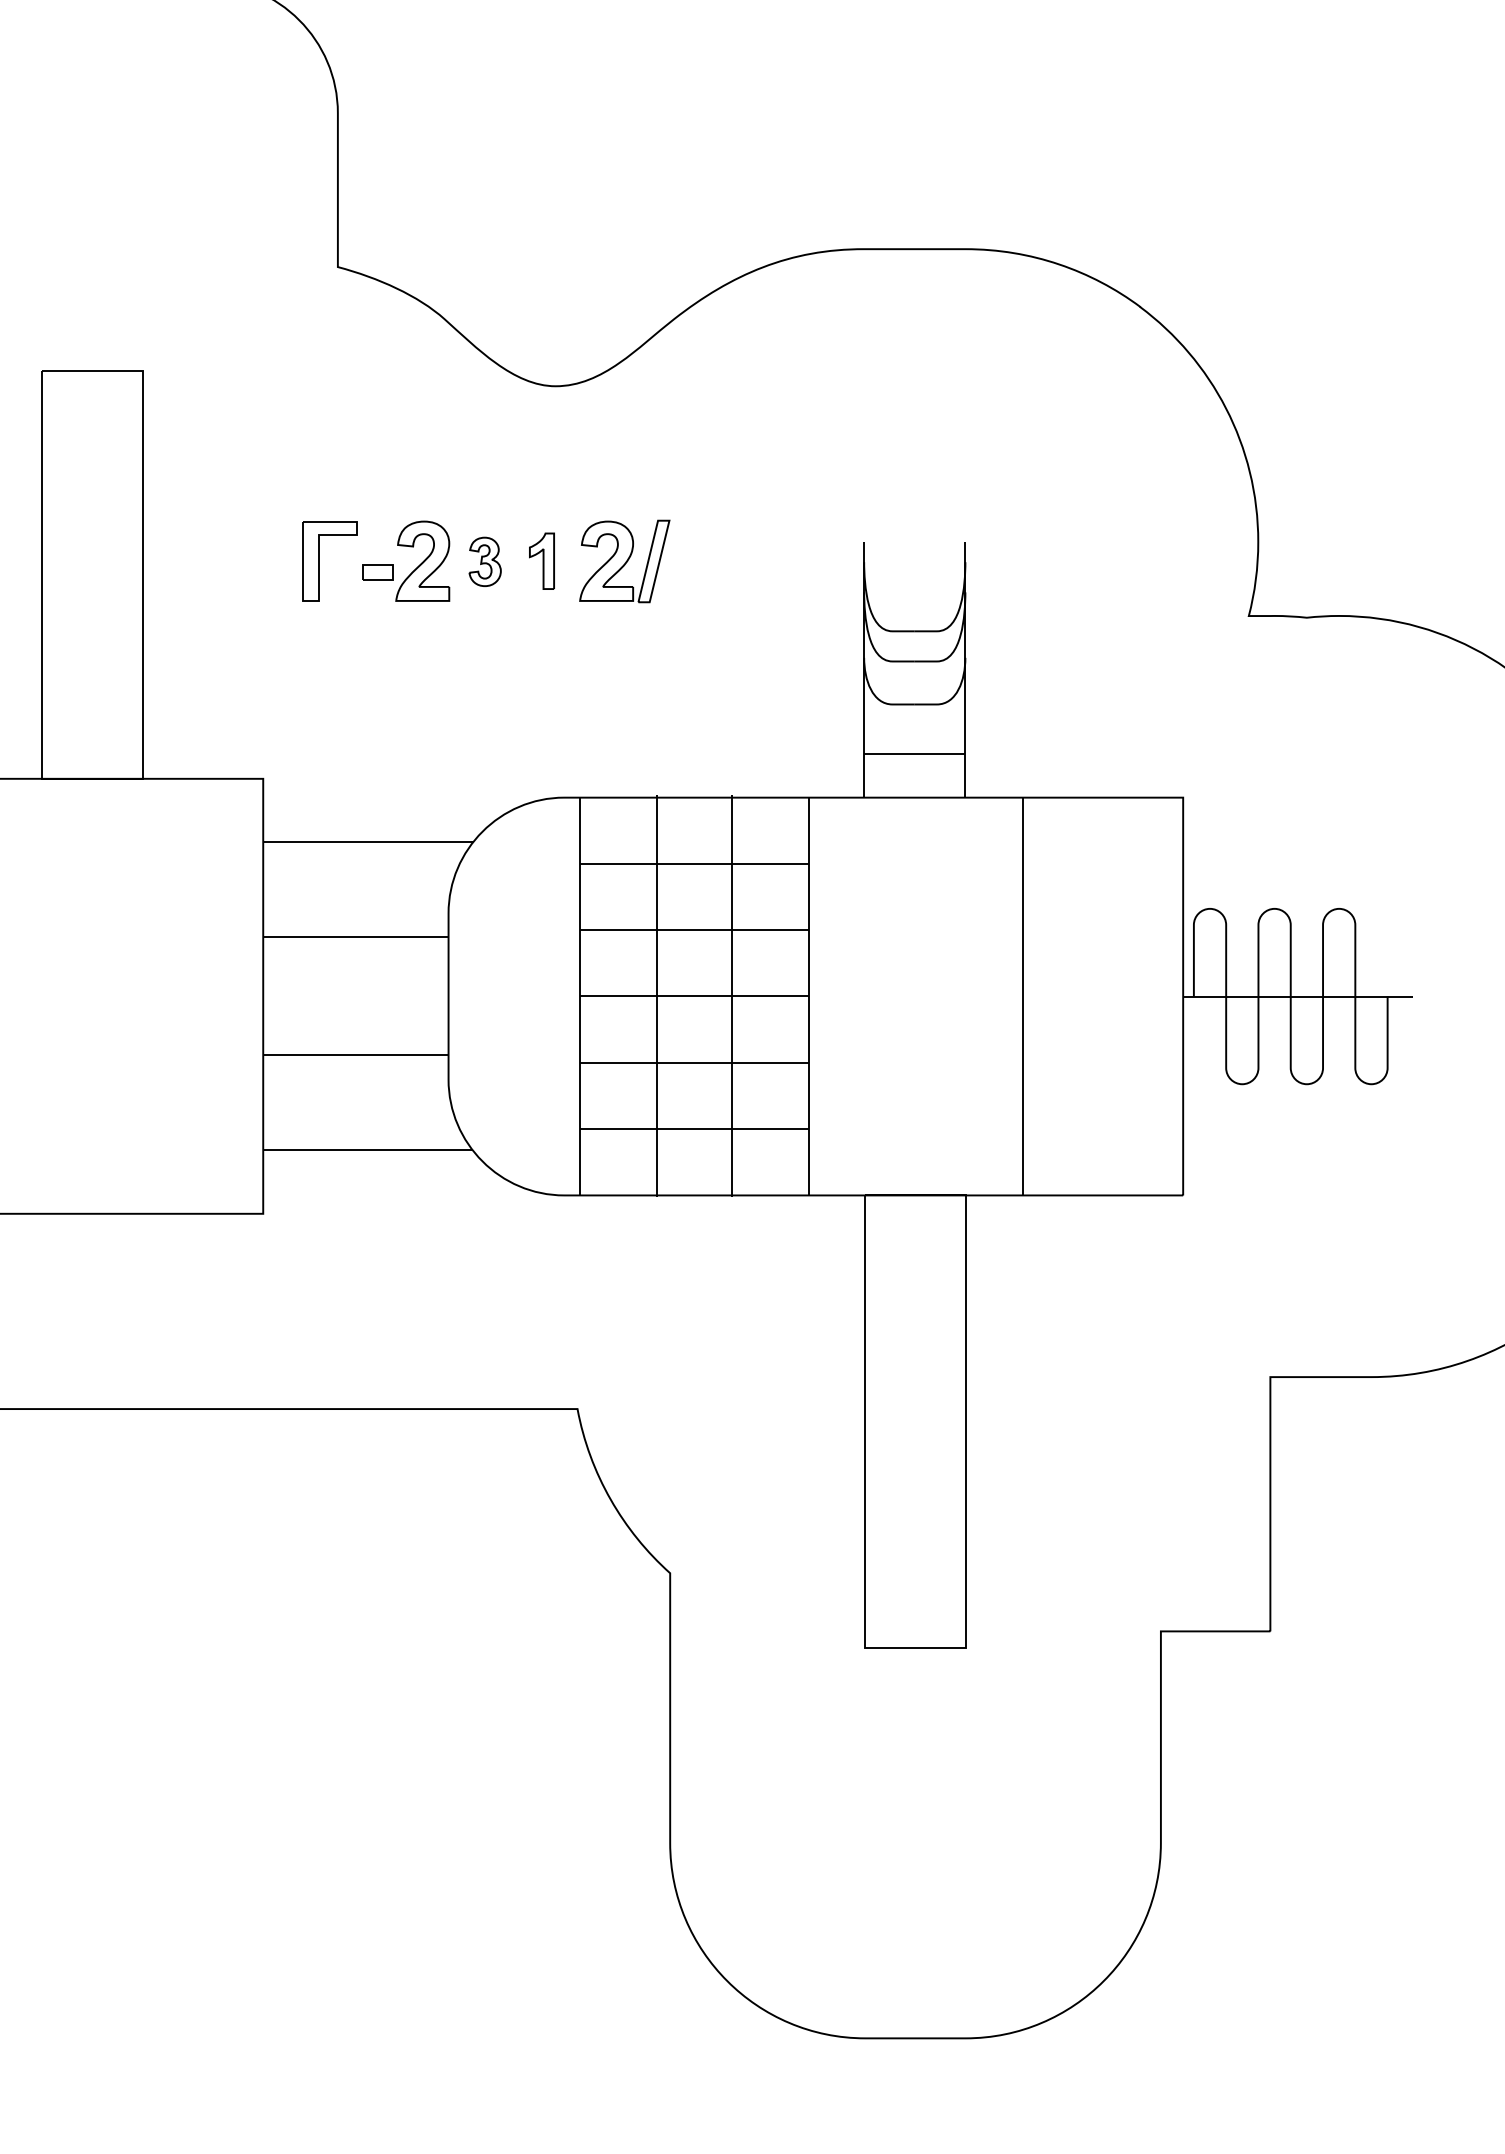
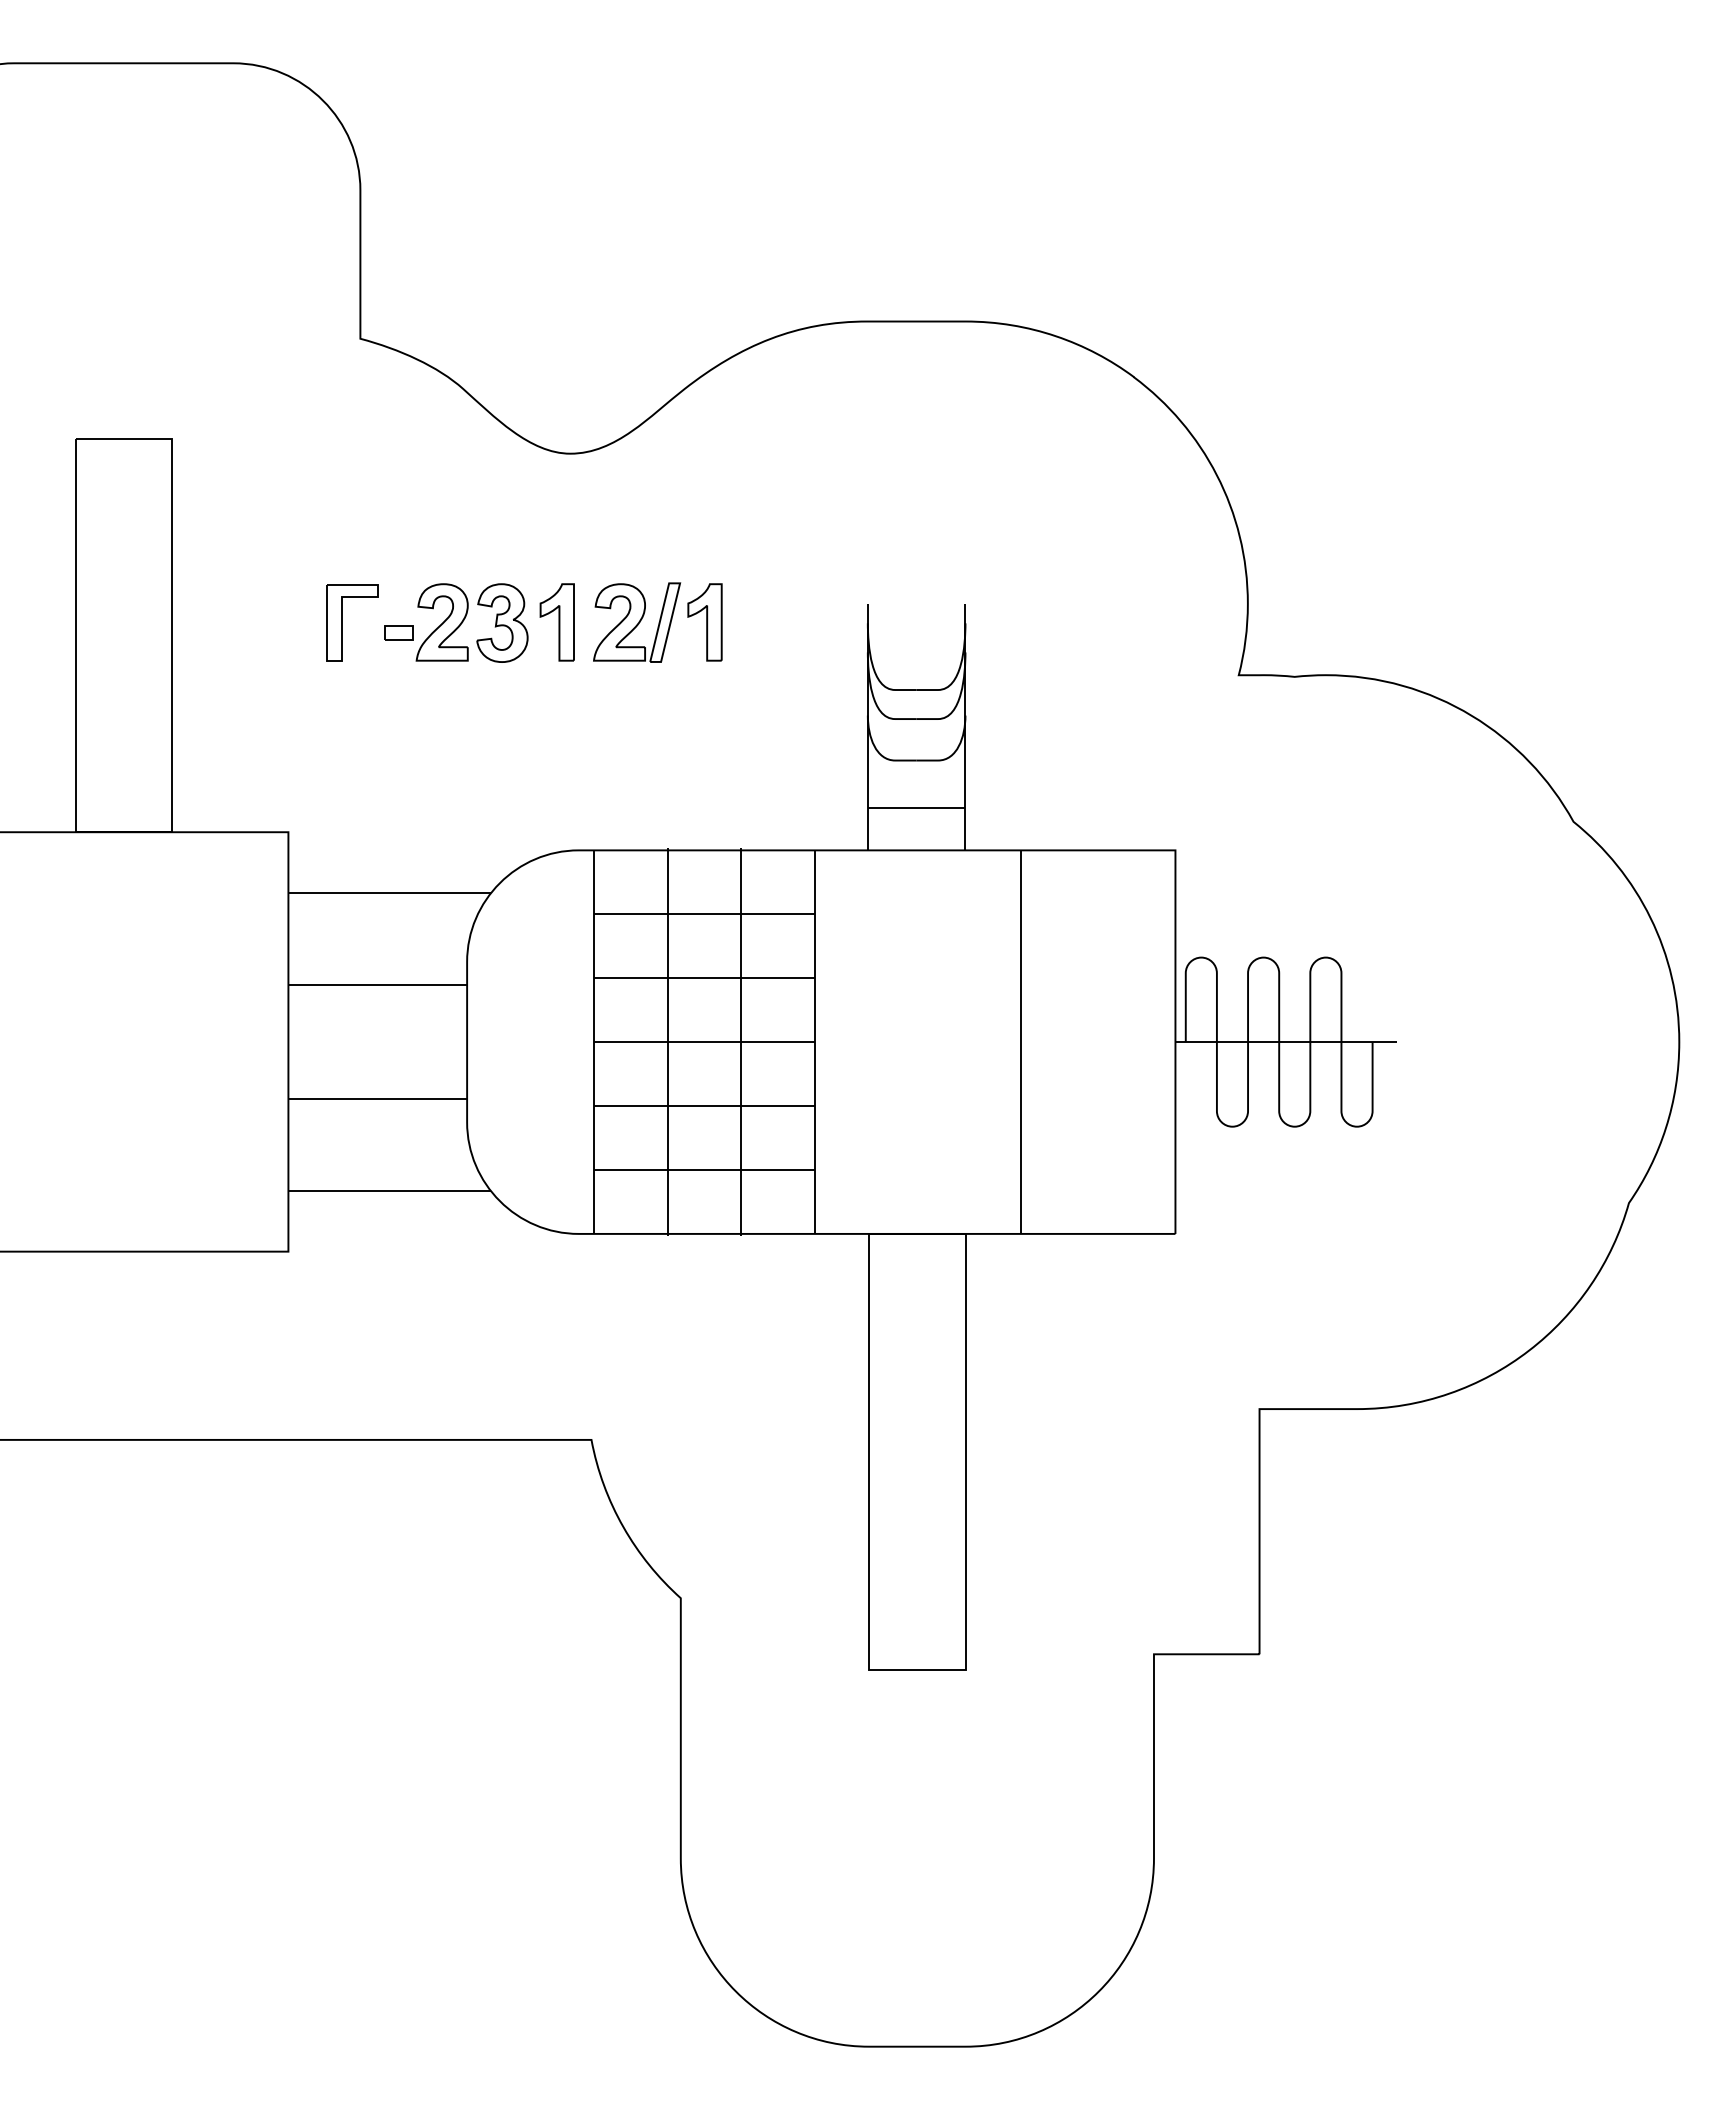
part: (485, 561) -> (502, 622), size x1.67
part: (541, 561) -> (556, 622), size x1.43
part: (694, 561) -> (704, 622), added

